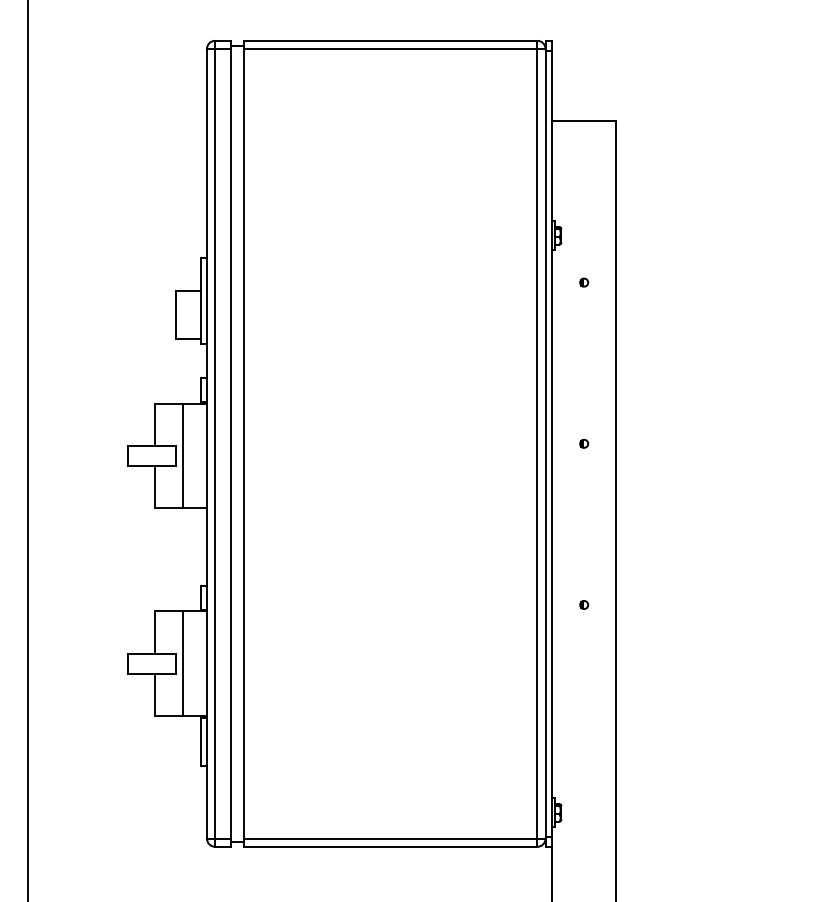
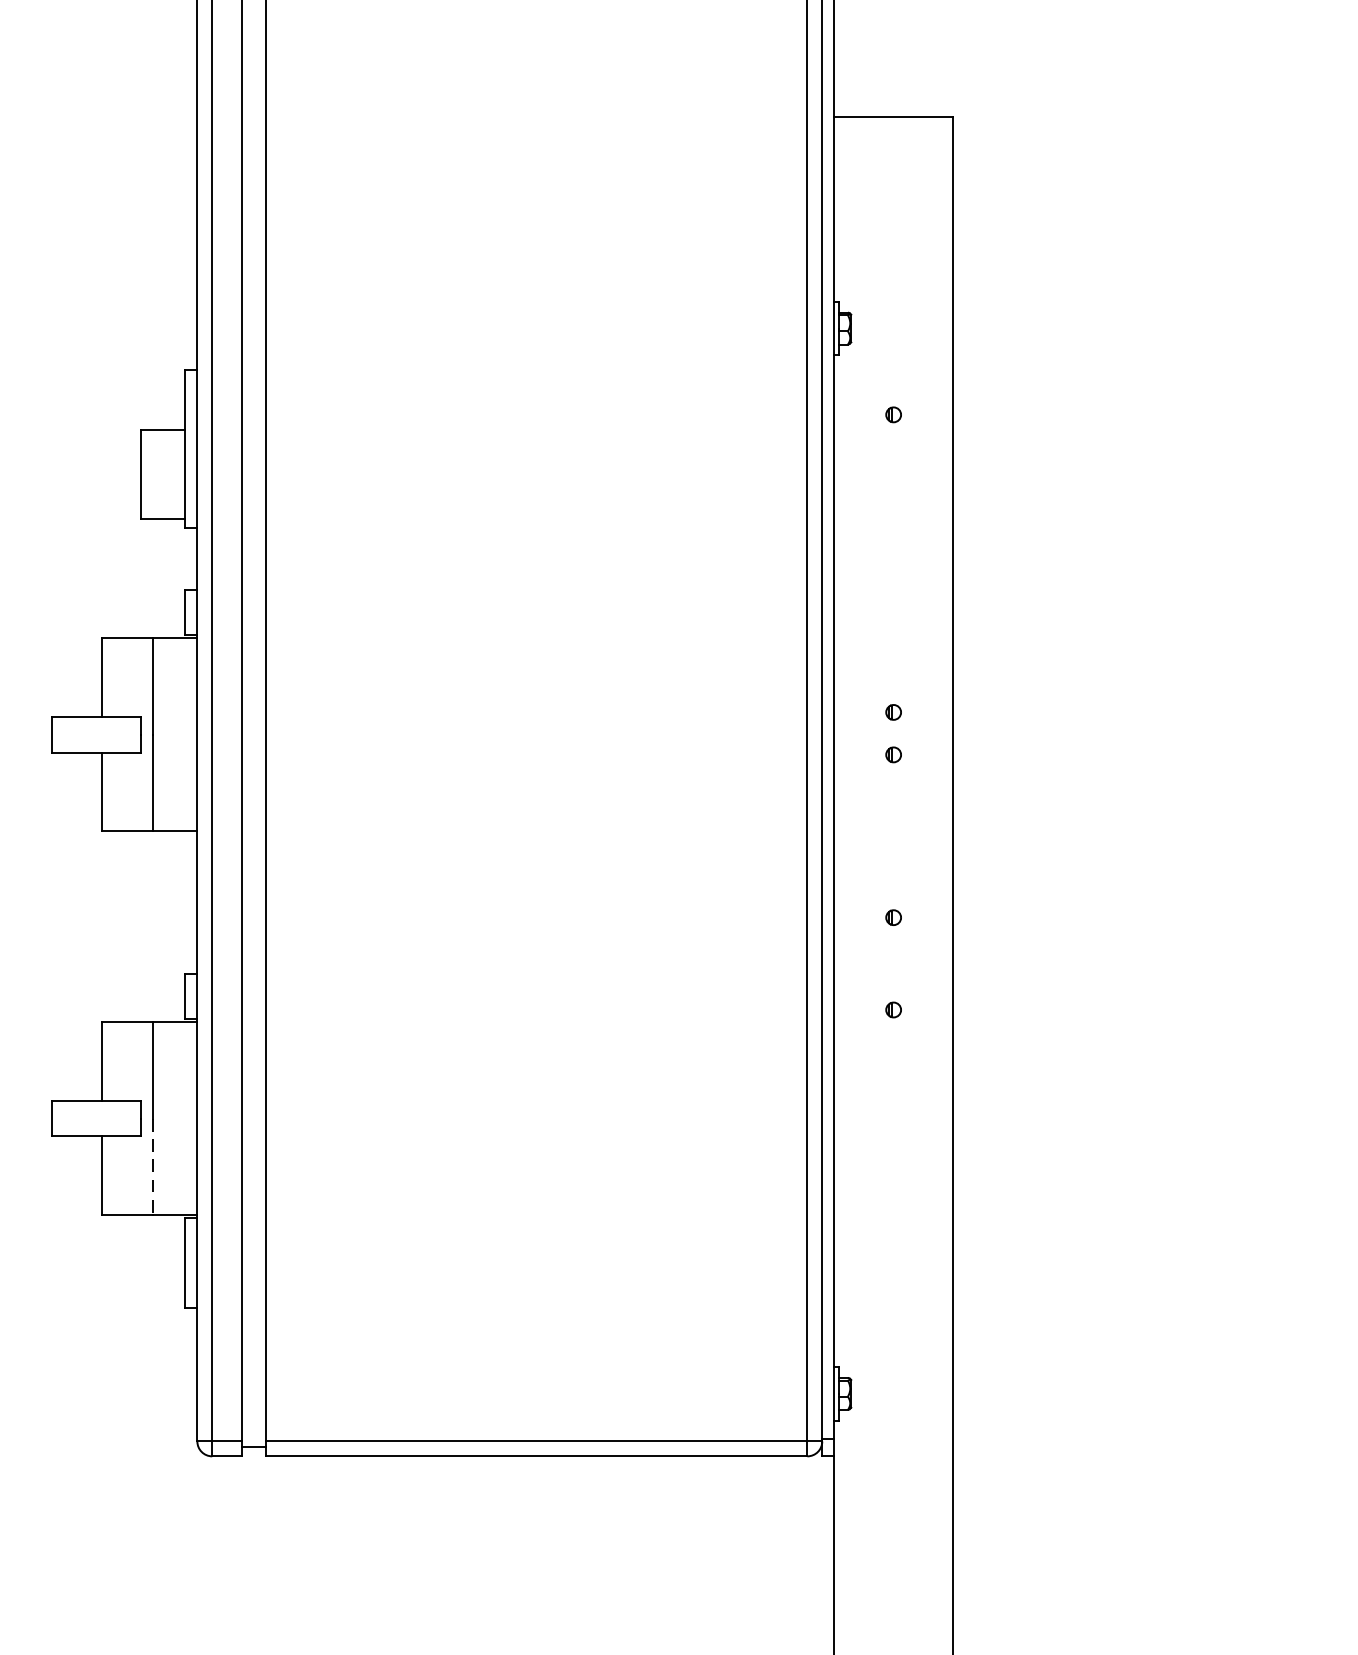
part: (584, 466) -> (894, 754), added
part: (584, 554) -> (894, 916), added
line: (182, 690) -> (152, 1167), solid -> dashed

